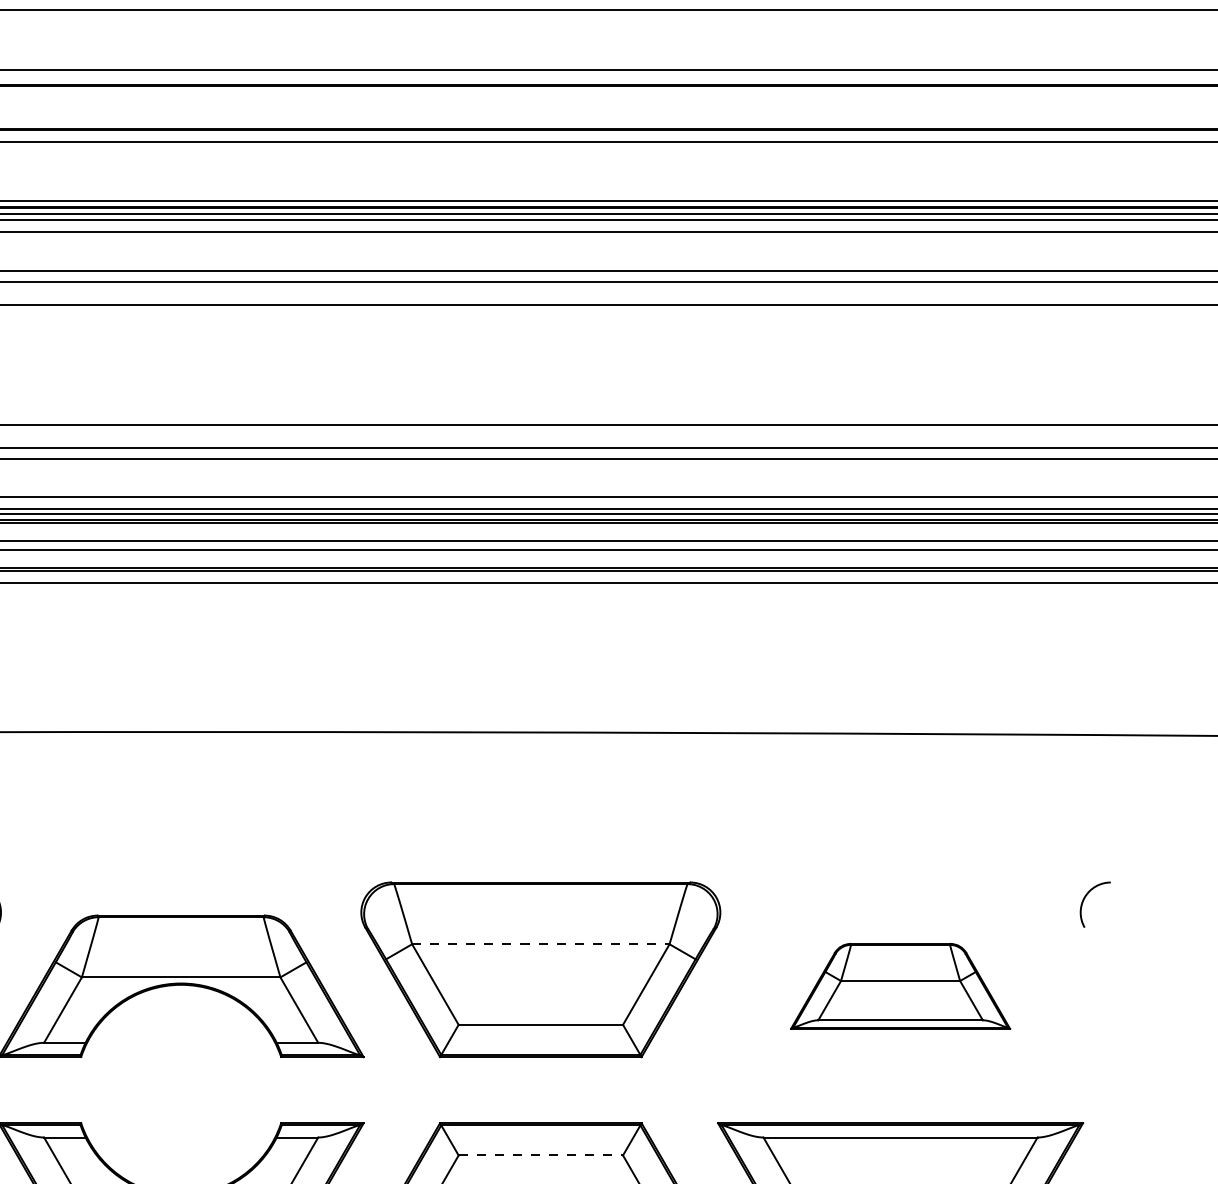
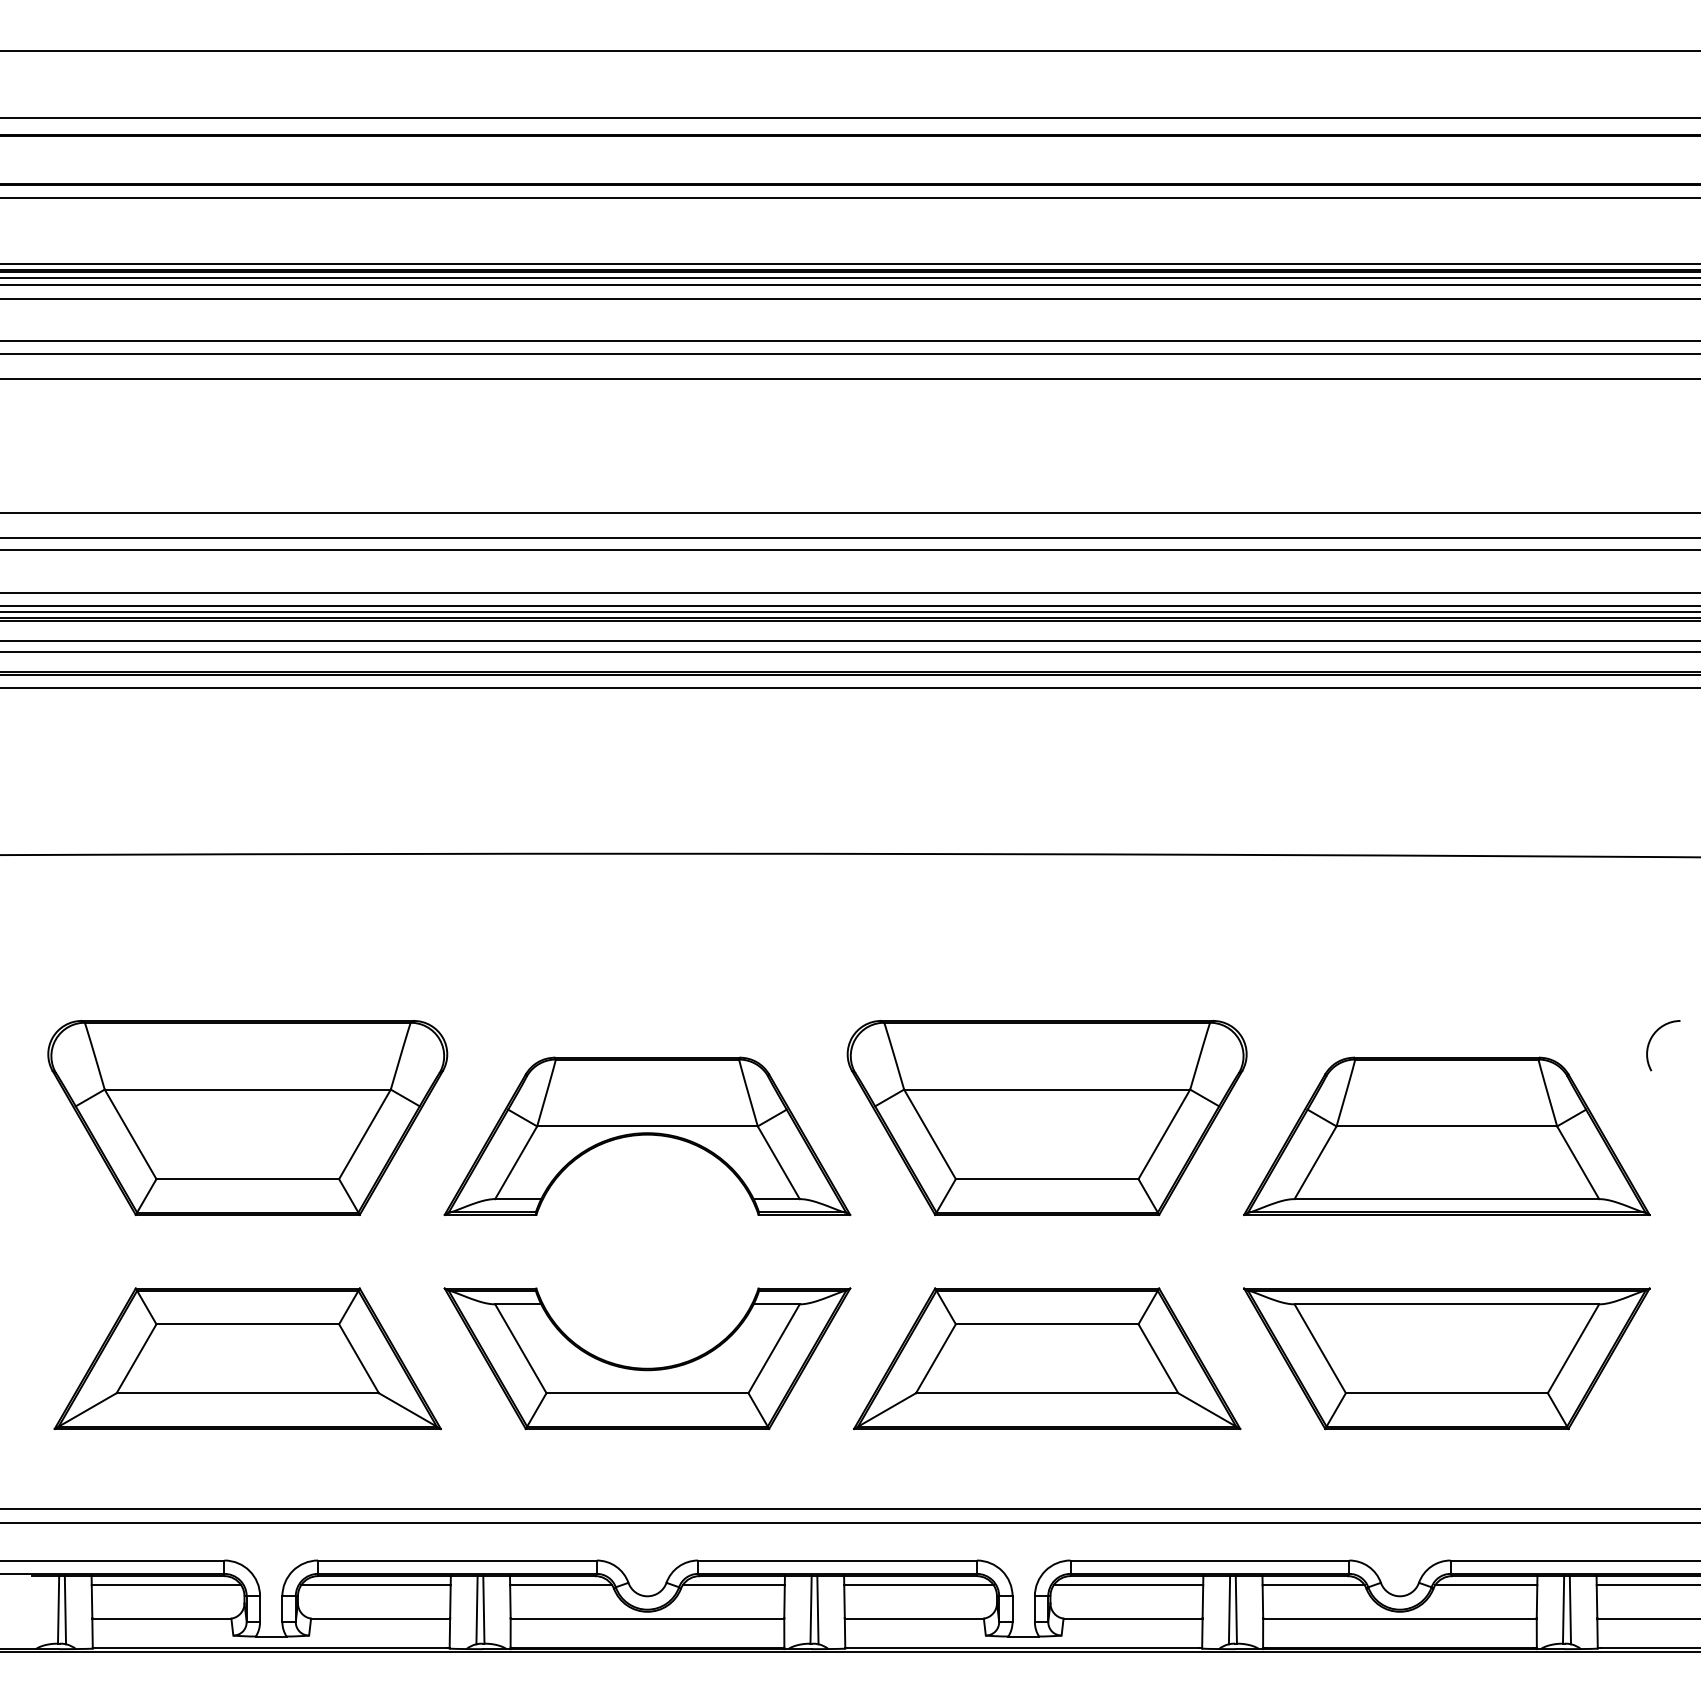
line: (541, 944) -> (1047, 1089), dashed -> solid
part: (900, 986) -> (1446, 1136), size x1.67
line: (541, 1155) -> (1047, 1324), dashed -> solid

